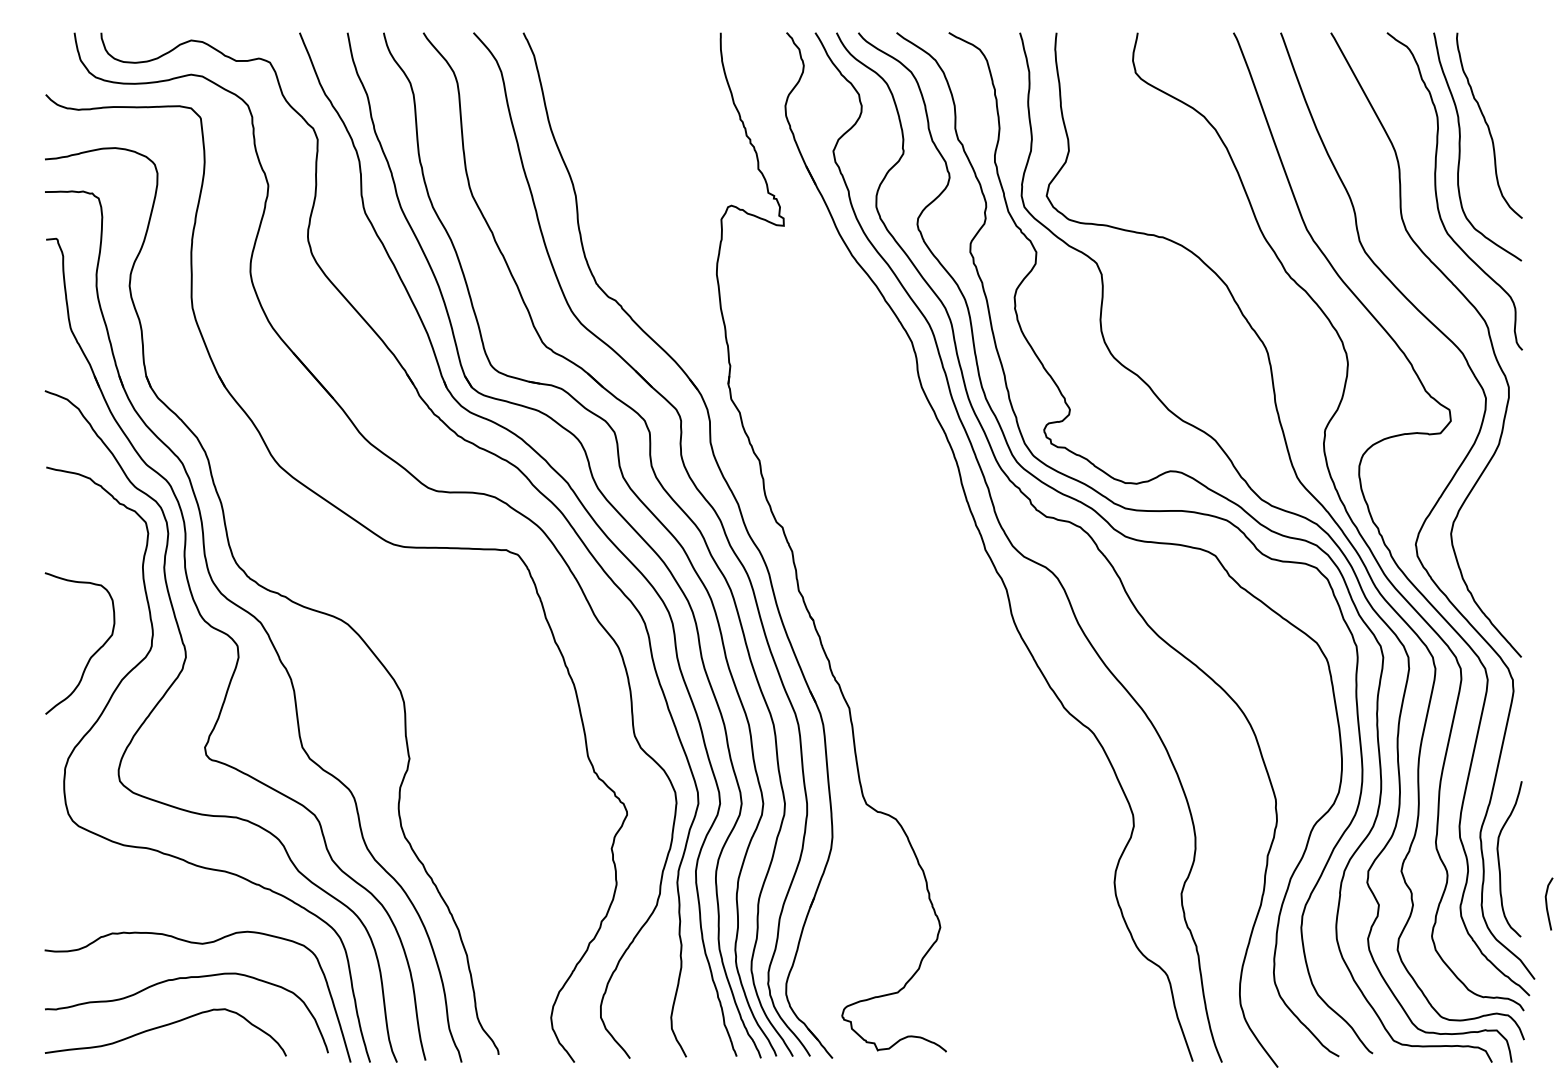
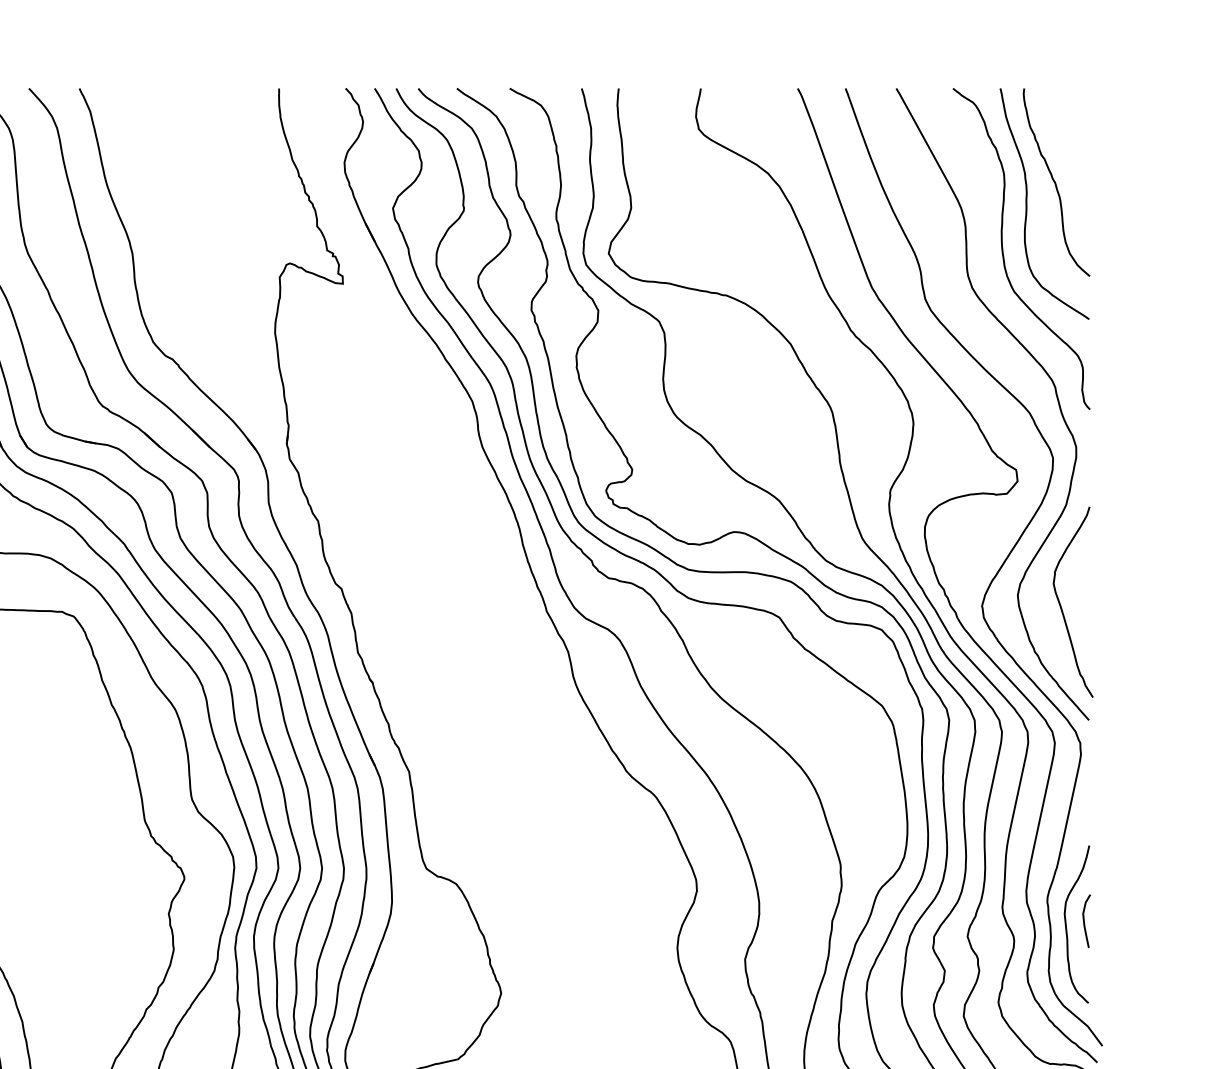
curve: (1494, 544) -> (1061, 606), added
curve: (1547, 903) -> (1084, 920), moved

